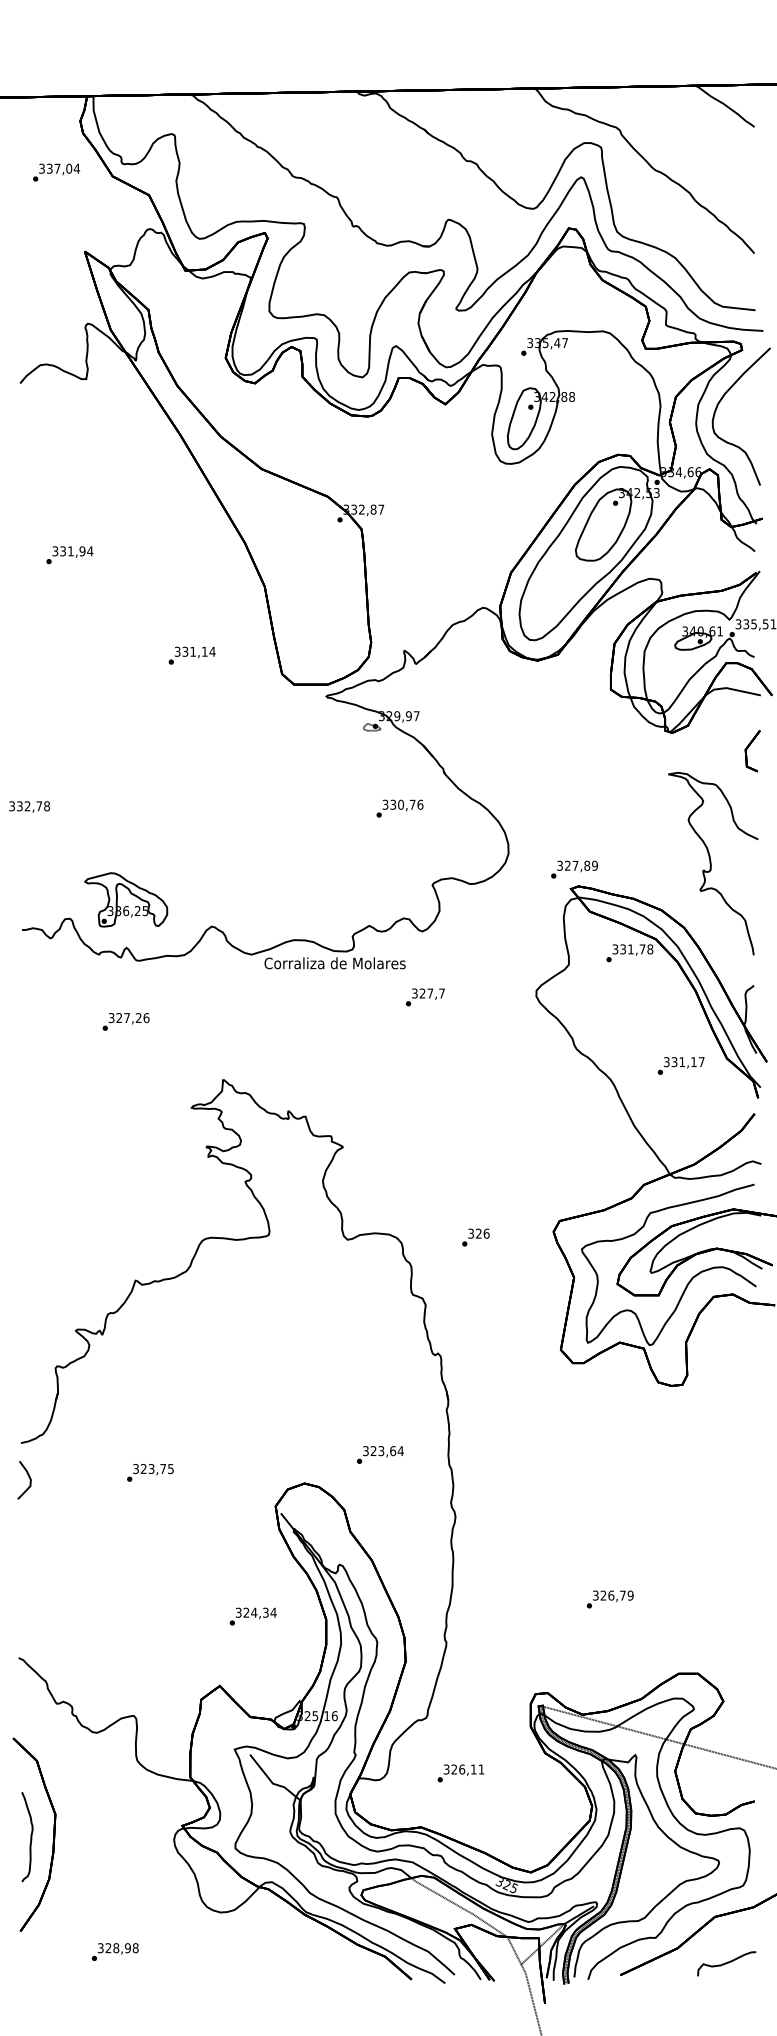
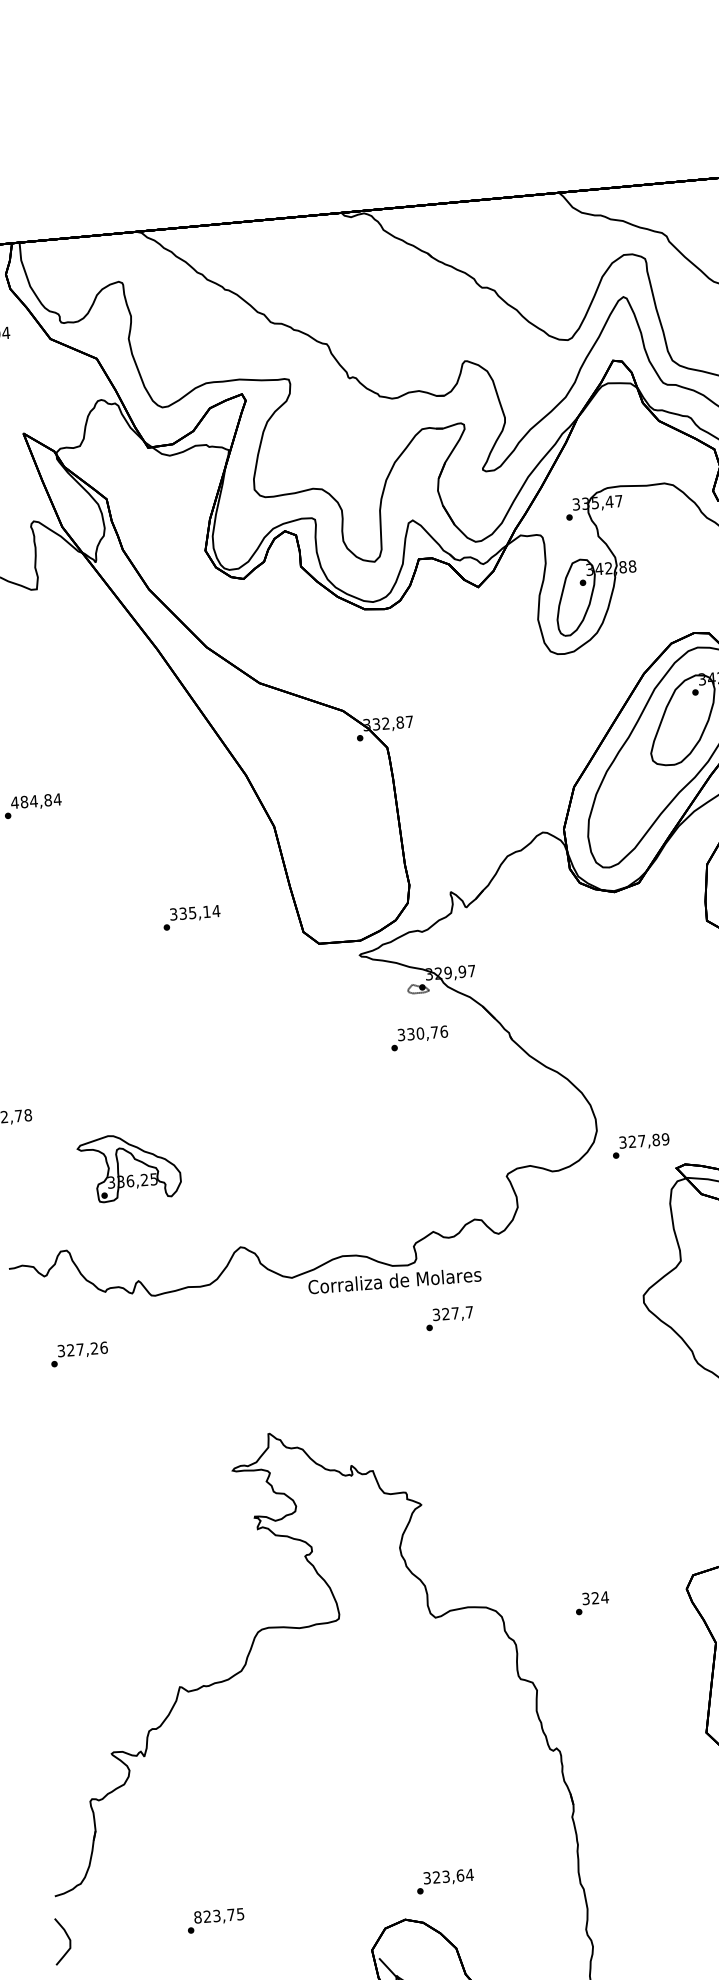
text: (68, 551) -> (30, 801), 331,94 -> 484,84
text: (192, 651) -> (191, 912), 331,14 -> 335,14
text: (399, 808) -> (418, 1038), moved
text: (574, 869) -> (640, 1145), moved
part: (130, 894) -> (134, 1160), moved
text: (425, 997) -> (449, 1318), moved
text: (125, 1021) -> (78, 1353), moved
text: (486, 1233) -> (604, 1597), 326 -> 324
text: (380, 1454) -> (445, 1880), moved
text: (135, 1468) -> (197, 1916), 323,75 -> 823,75

